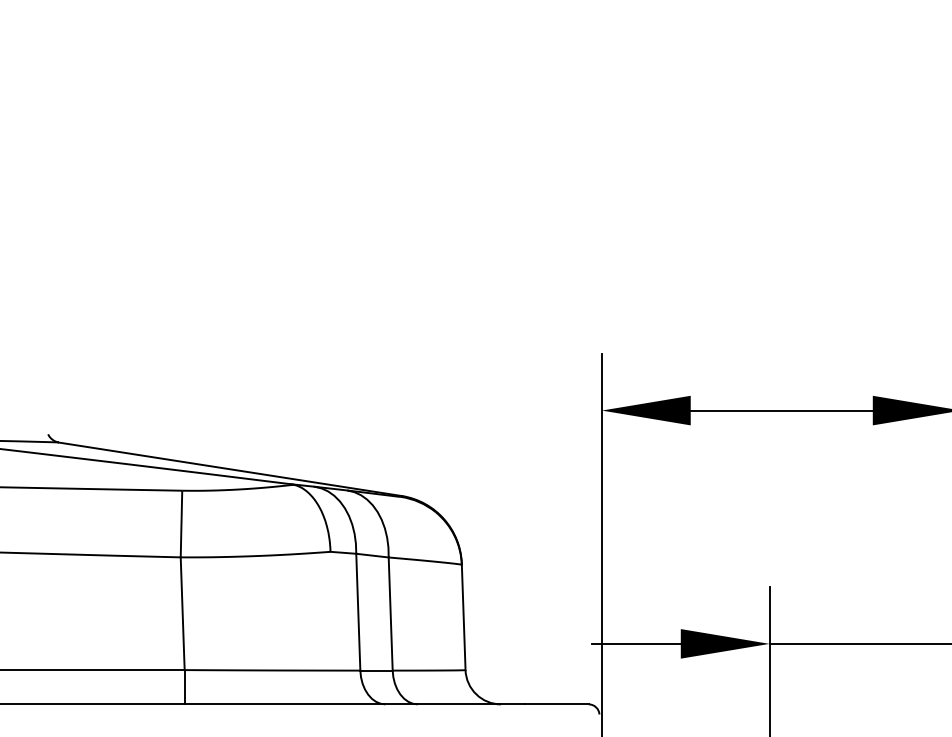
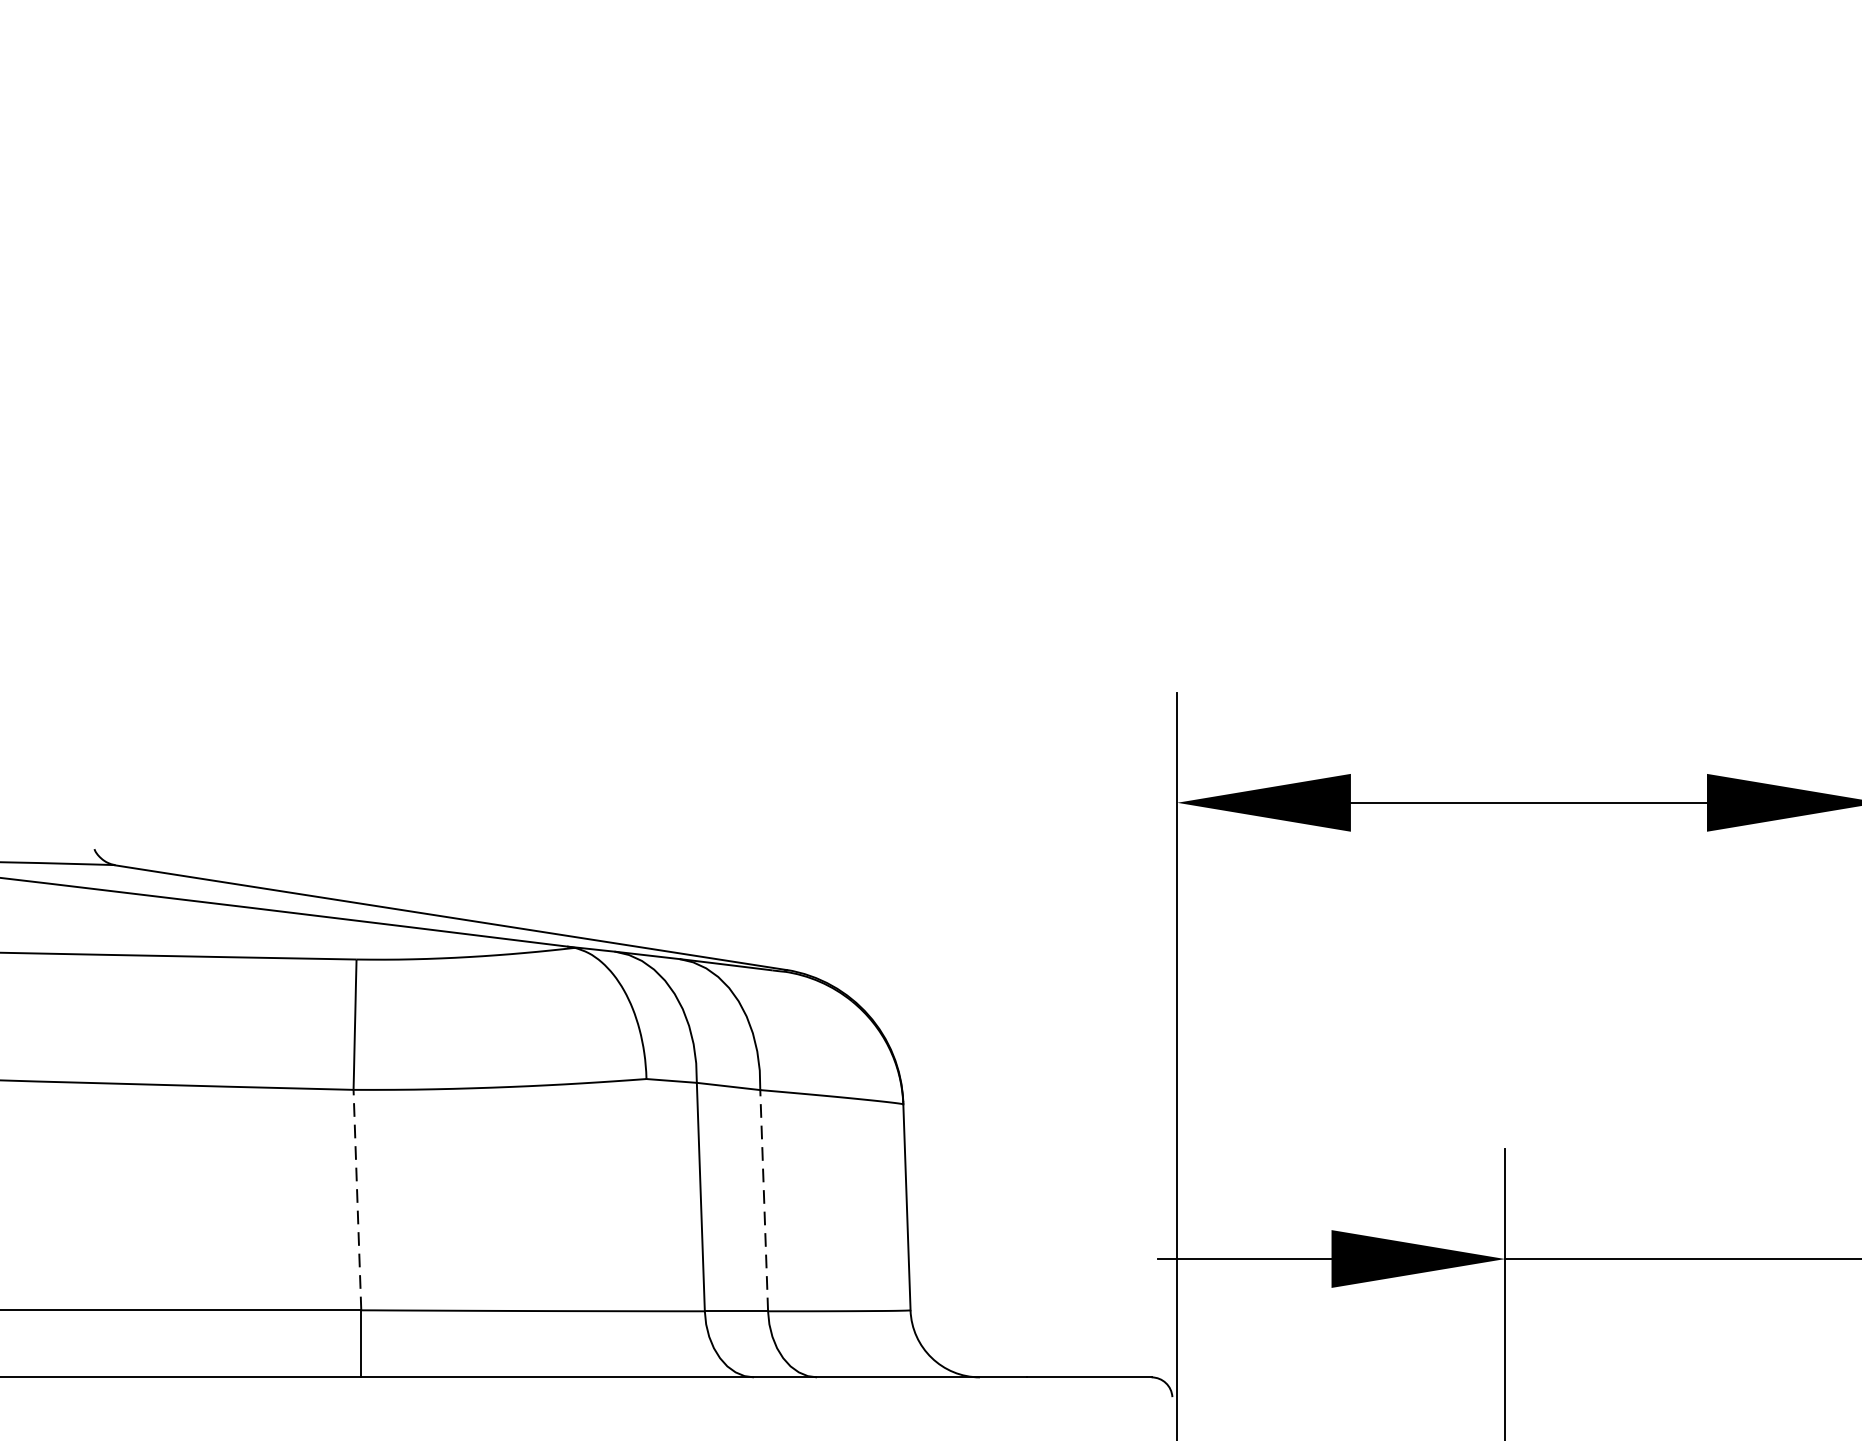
line: (182, 613) -> (357, 1199), solid -> dashed
line: (390, 614) -> (763, 1201), solid -> dashed

